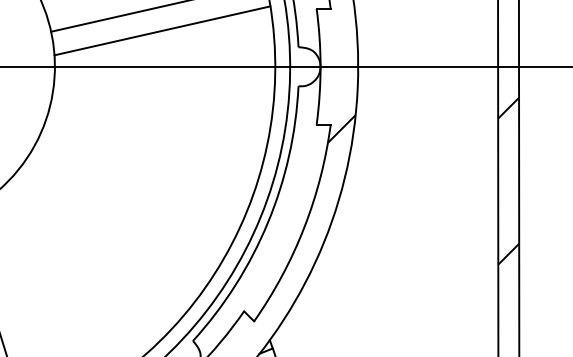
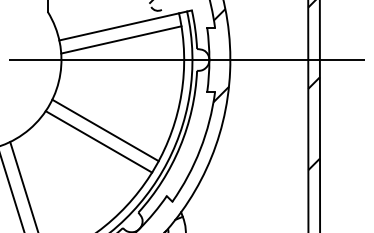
line: (133, 193) -> (105, 130), added
line: (121, 213) -> (98, 141), added

